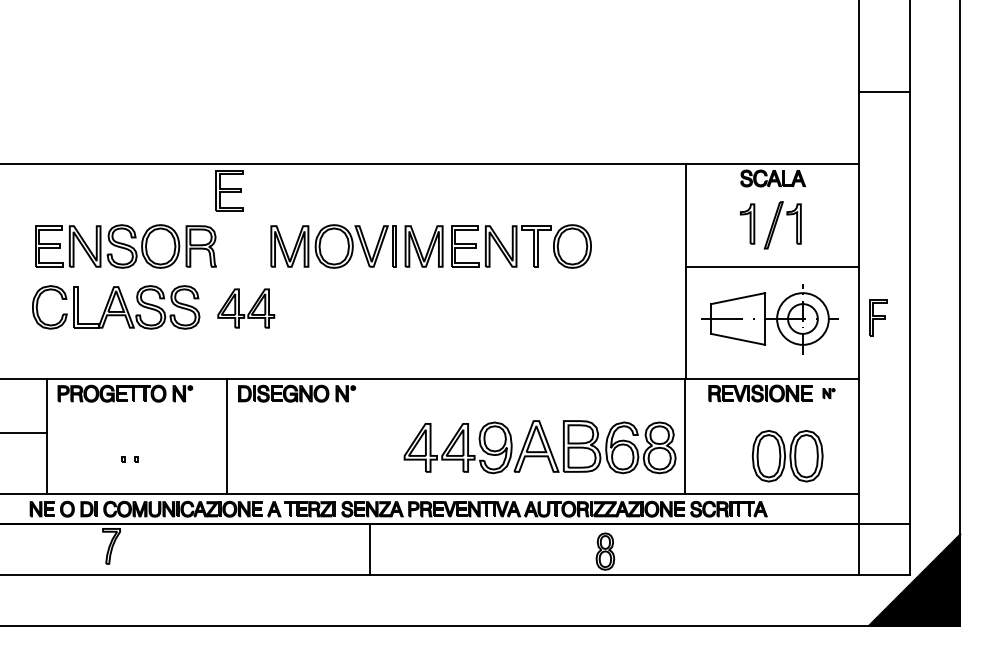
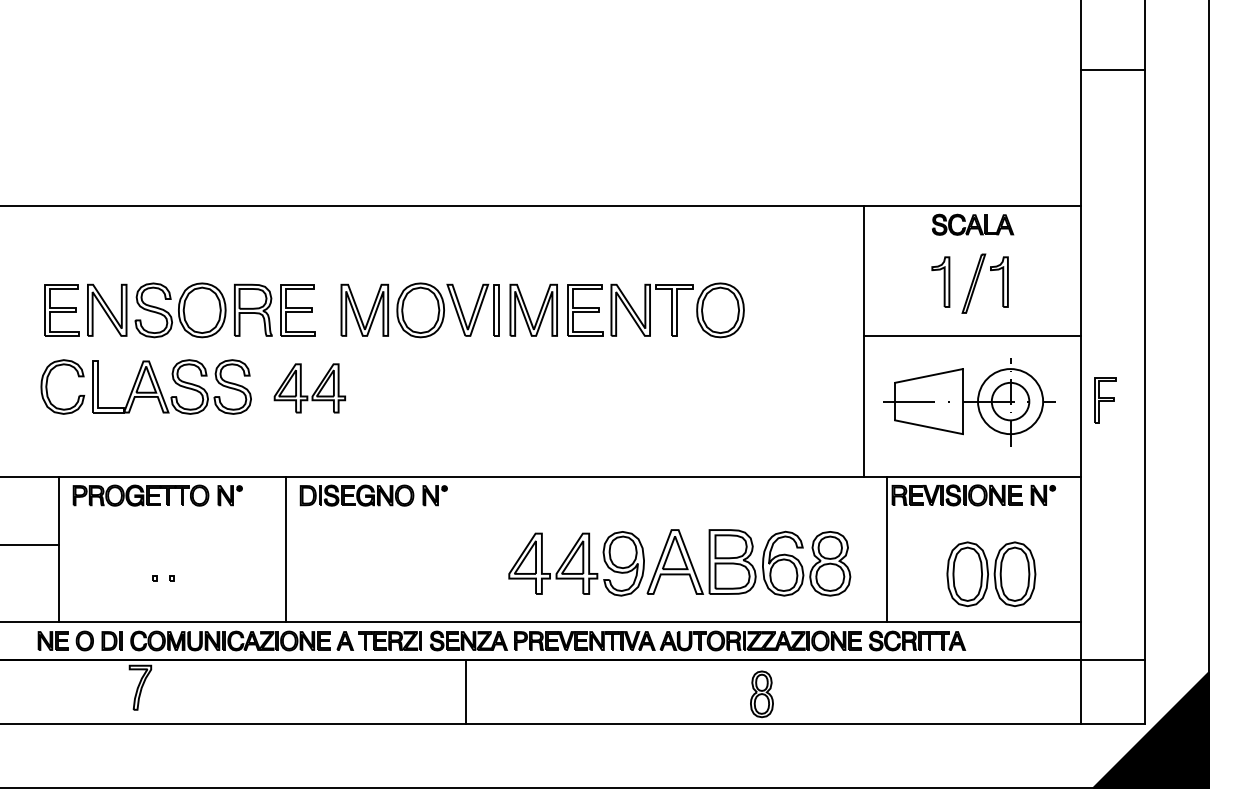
line: (883, 92) -> (1112, 70), moved
part: (229, 190) -> (297, 310), moved
part: (829, 393) -> (1043, 495), size x1.67
line: (684, 436) -> (886, 549), moved

